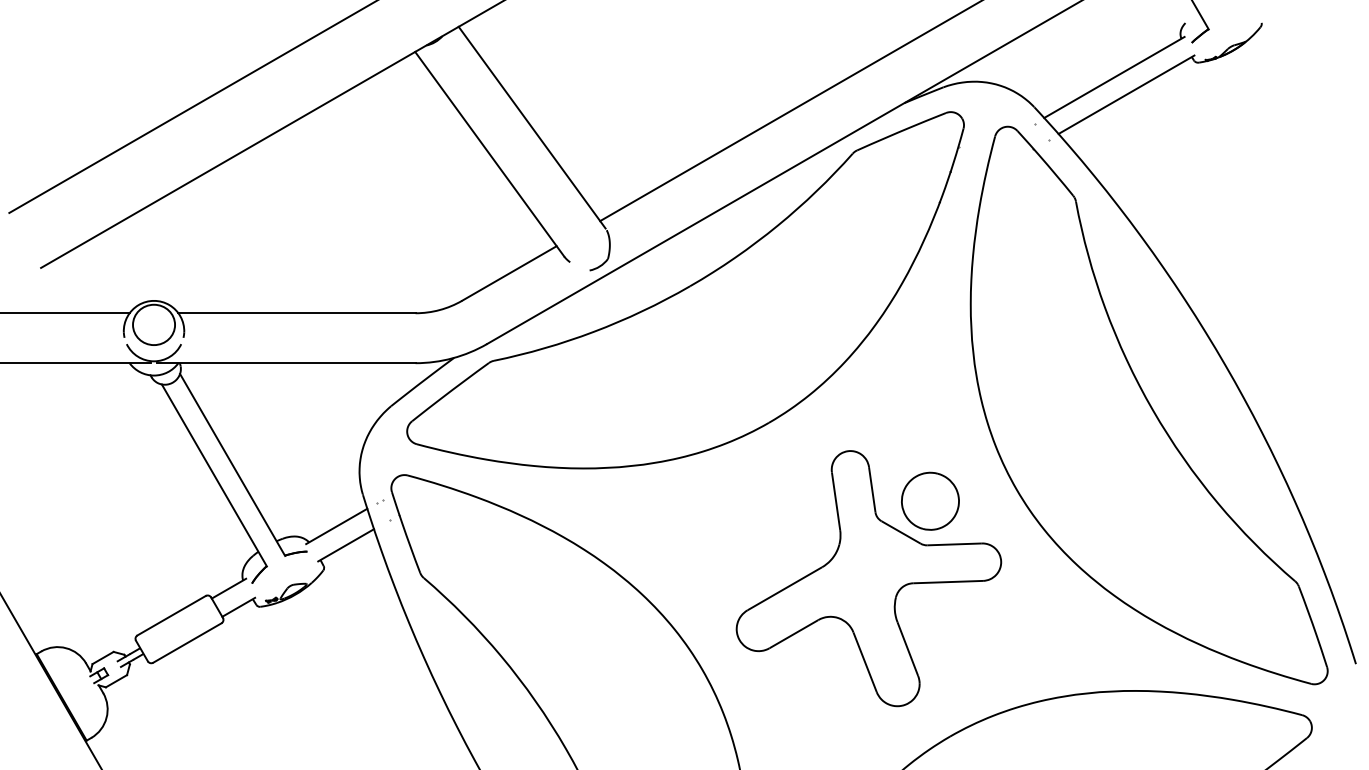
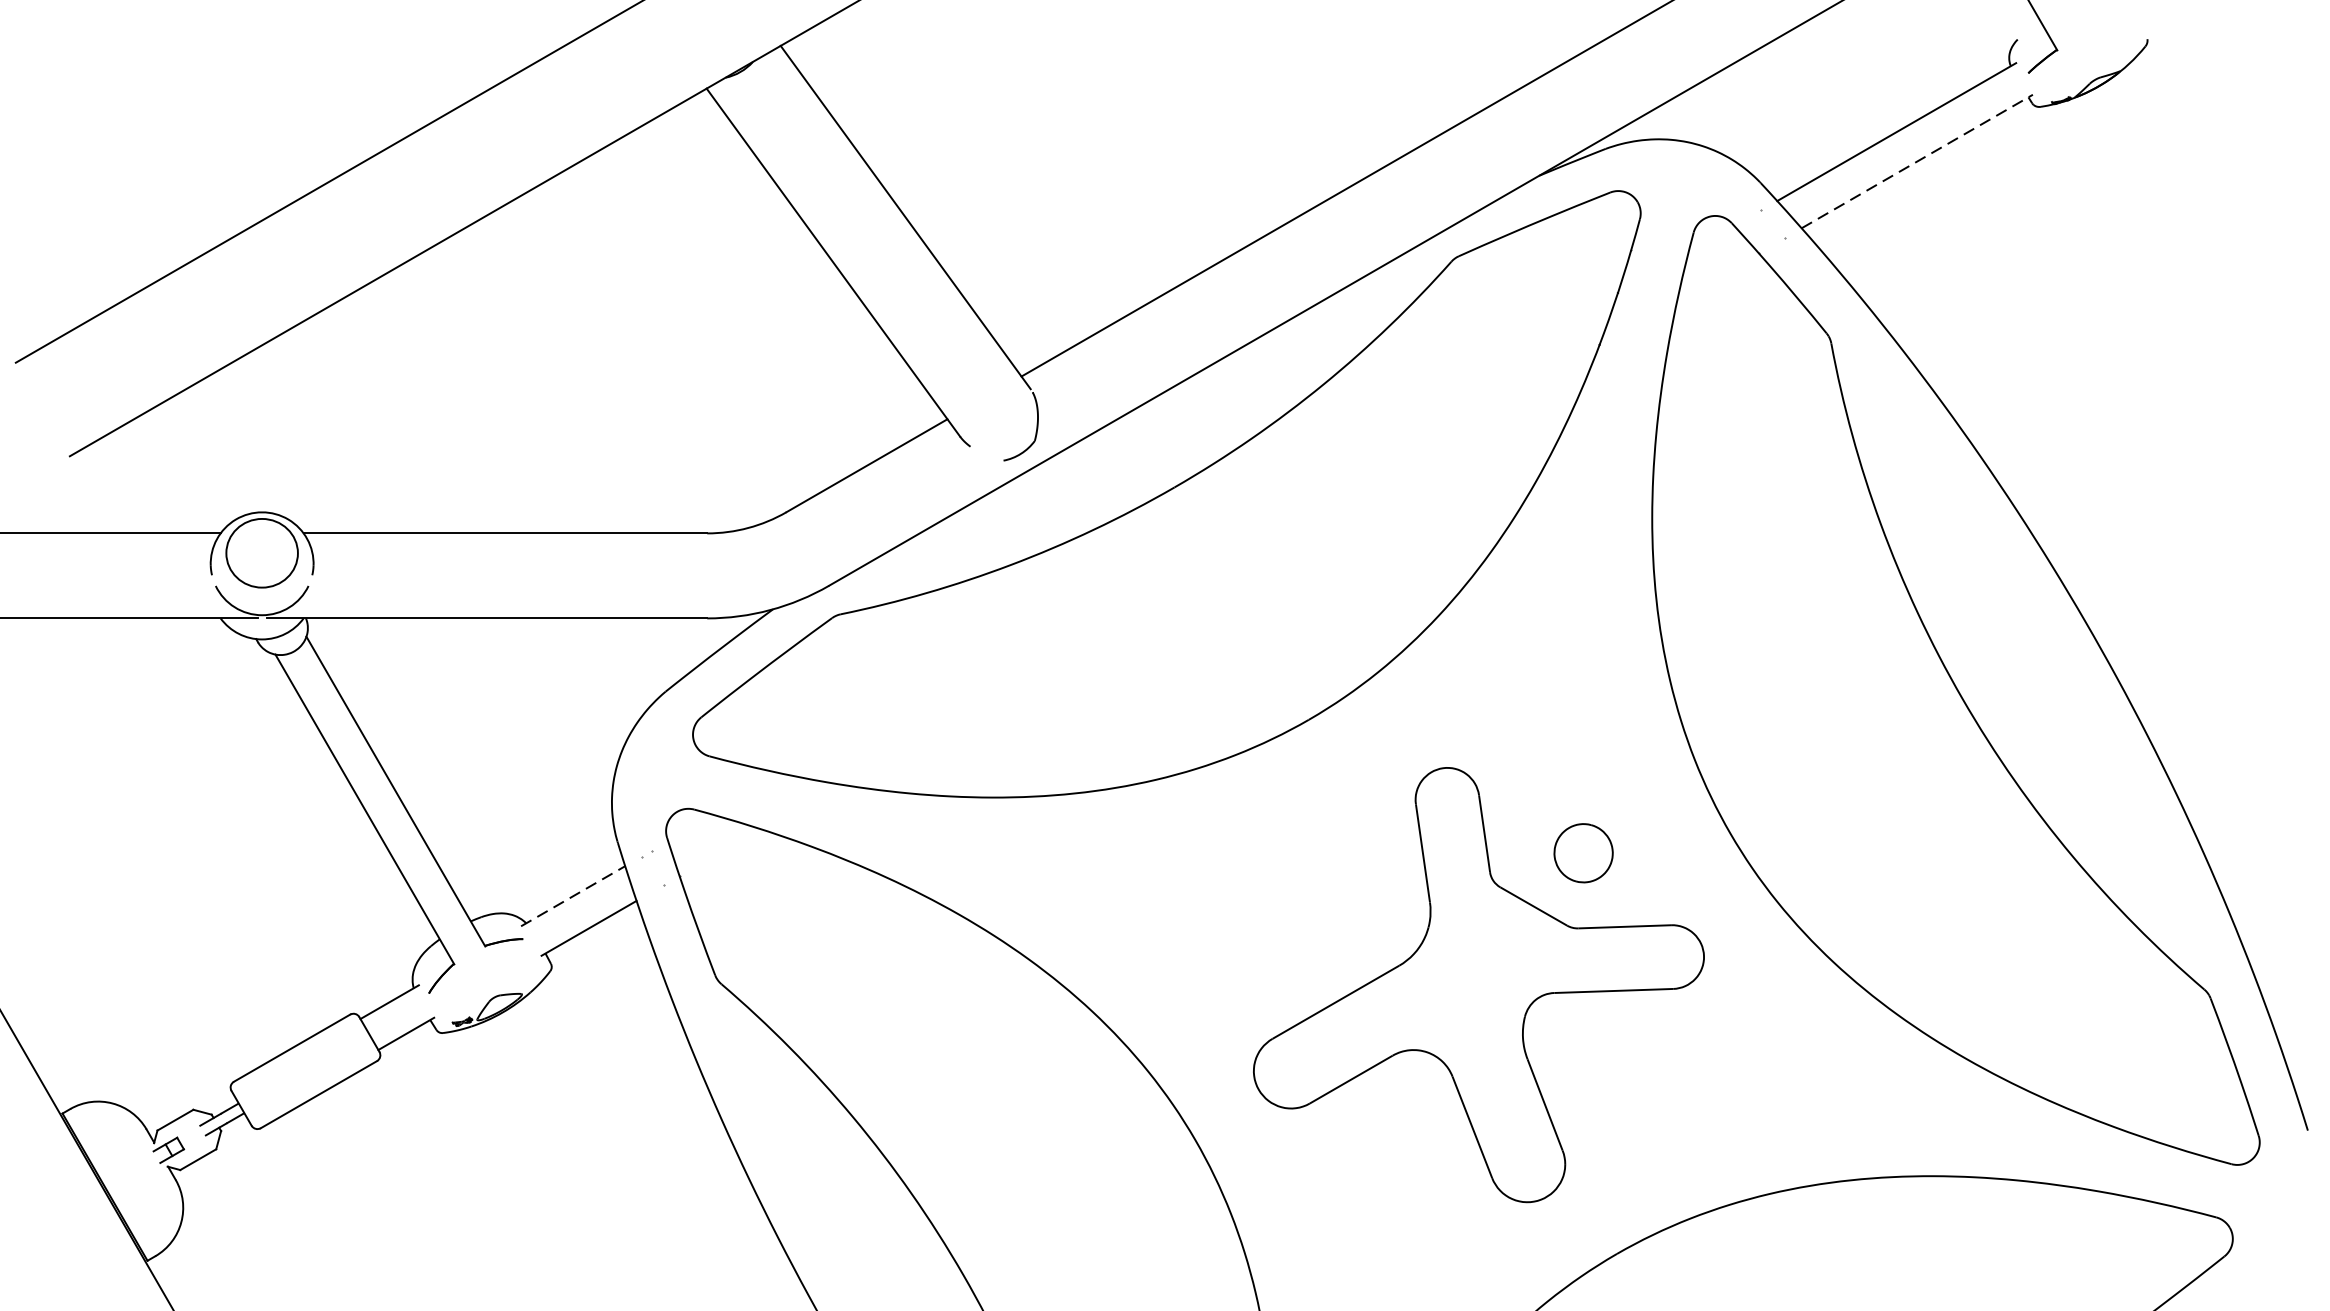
line: (1126, 94) -> (1917, 161), solid -> dashed
part: (930, 500) -> (1583, 852), size x0.6
line: (337, 526) -> (574, 896), solid -> dashed

